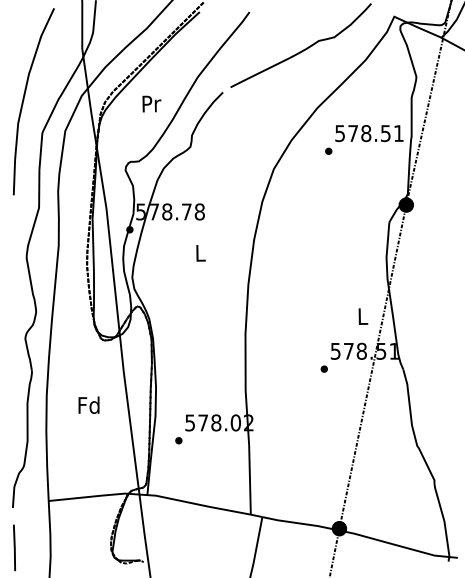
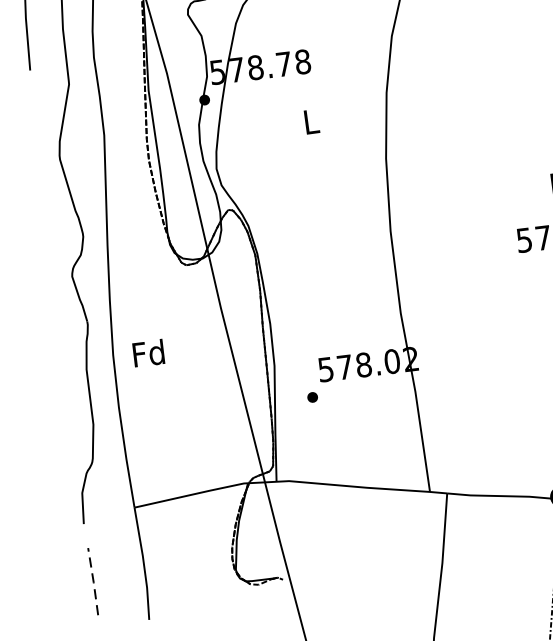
part: (323, 368) -> (509, 267), removed
text: (88, 404) -> (147, 352), moved
line: (14, 547) -> (93, 581), solid -> dashed

